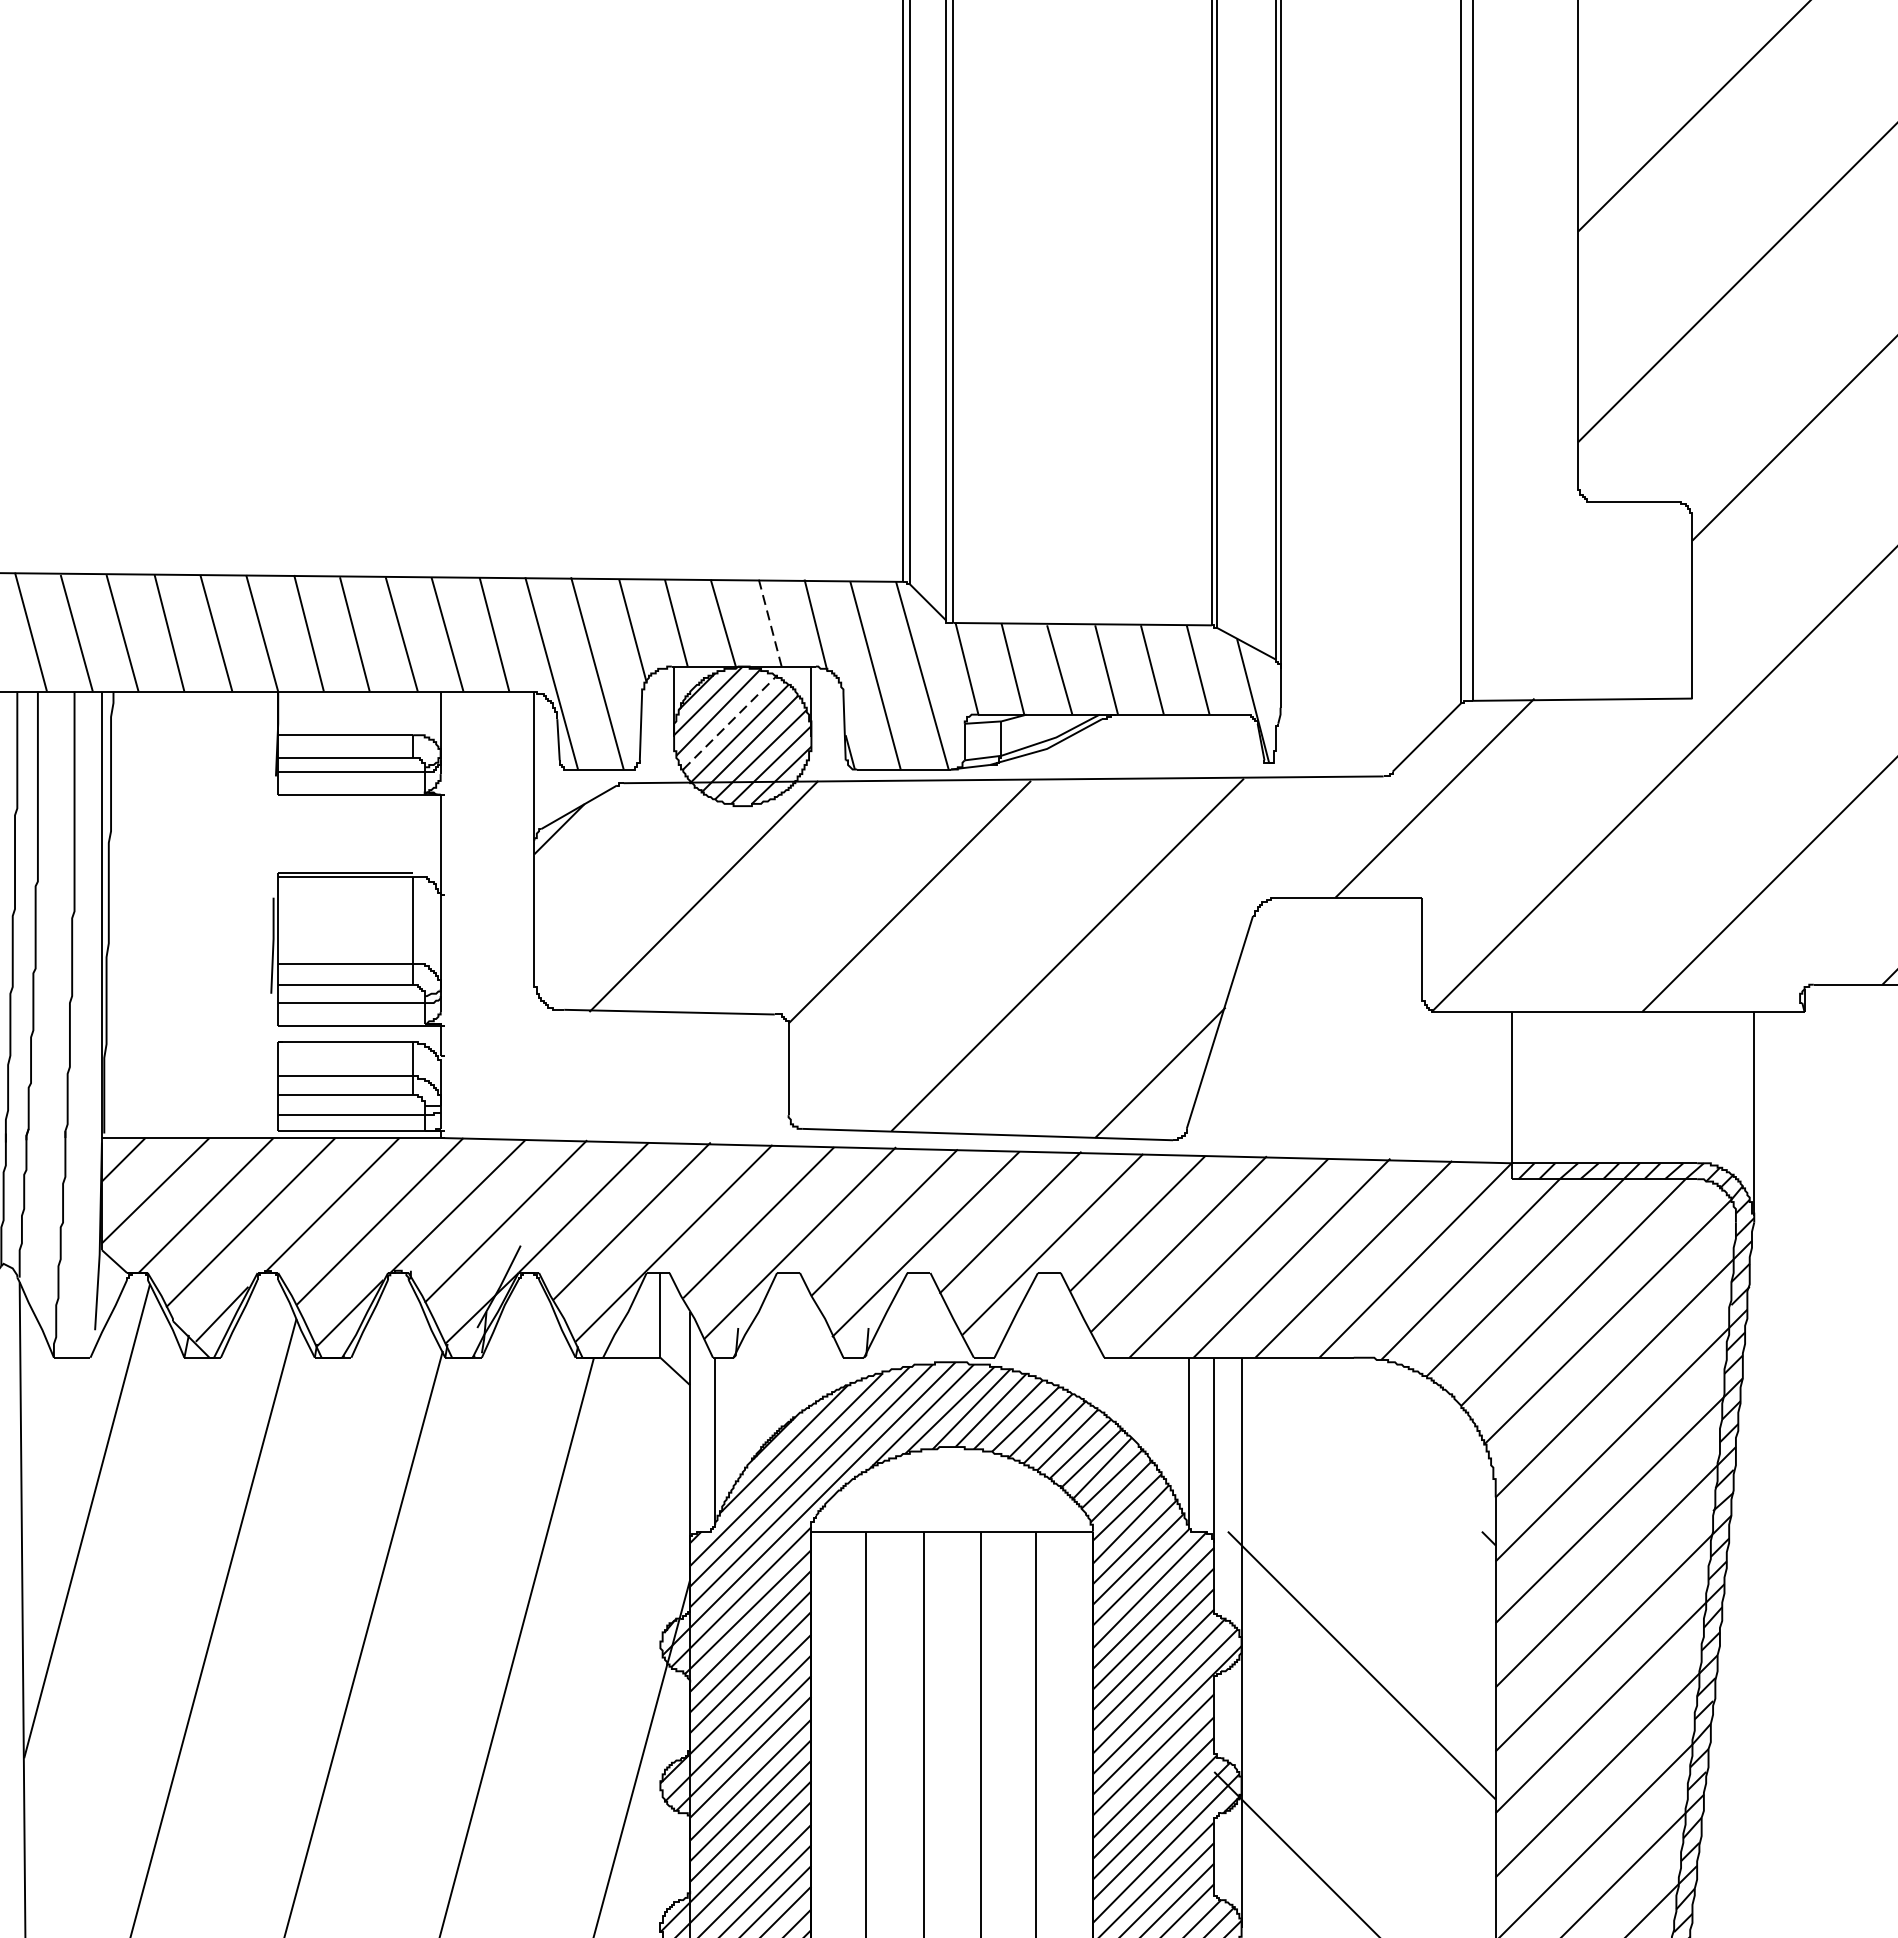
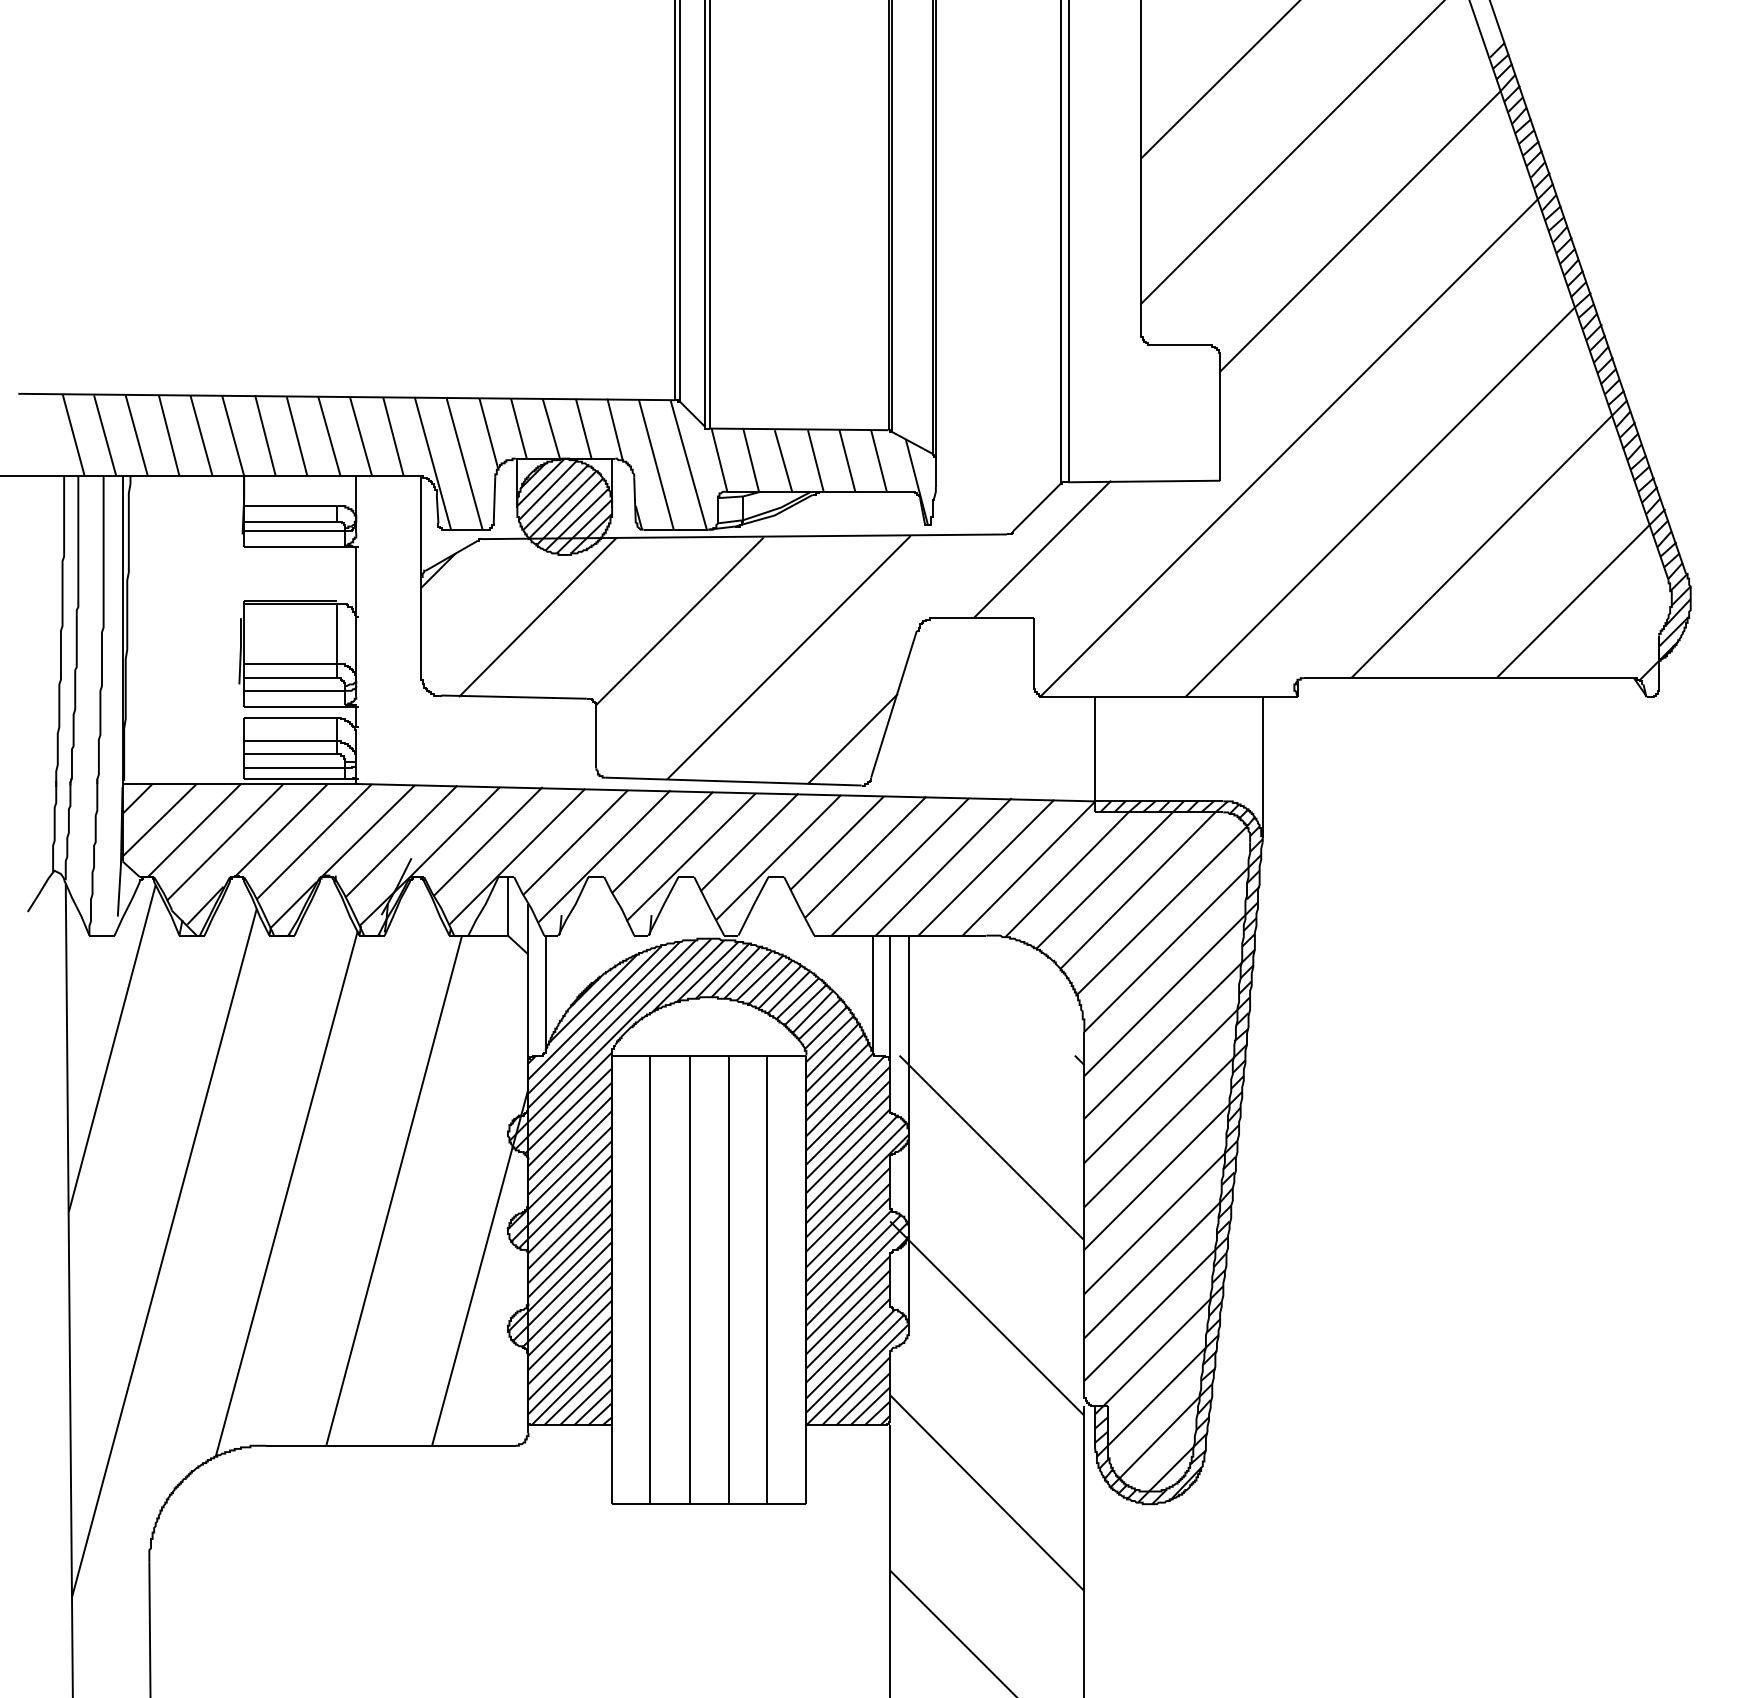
line: (769, 622) -> (583, 428), dashed -> solid
line: (730, 722) -> (556, 497), dashed -> solid

